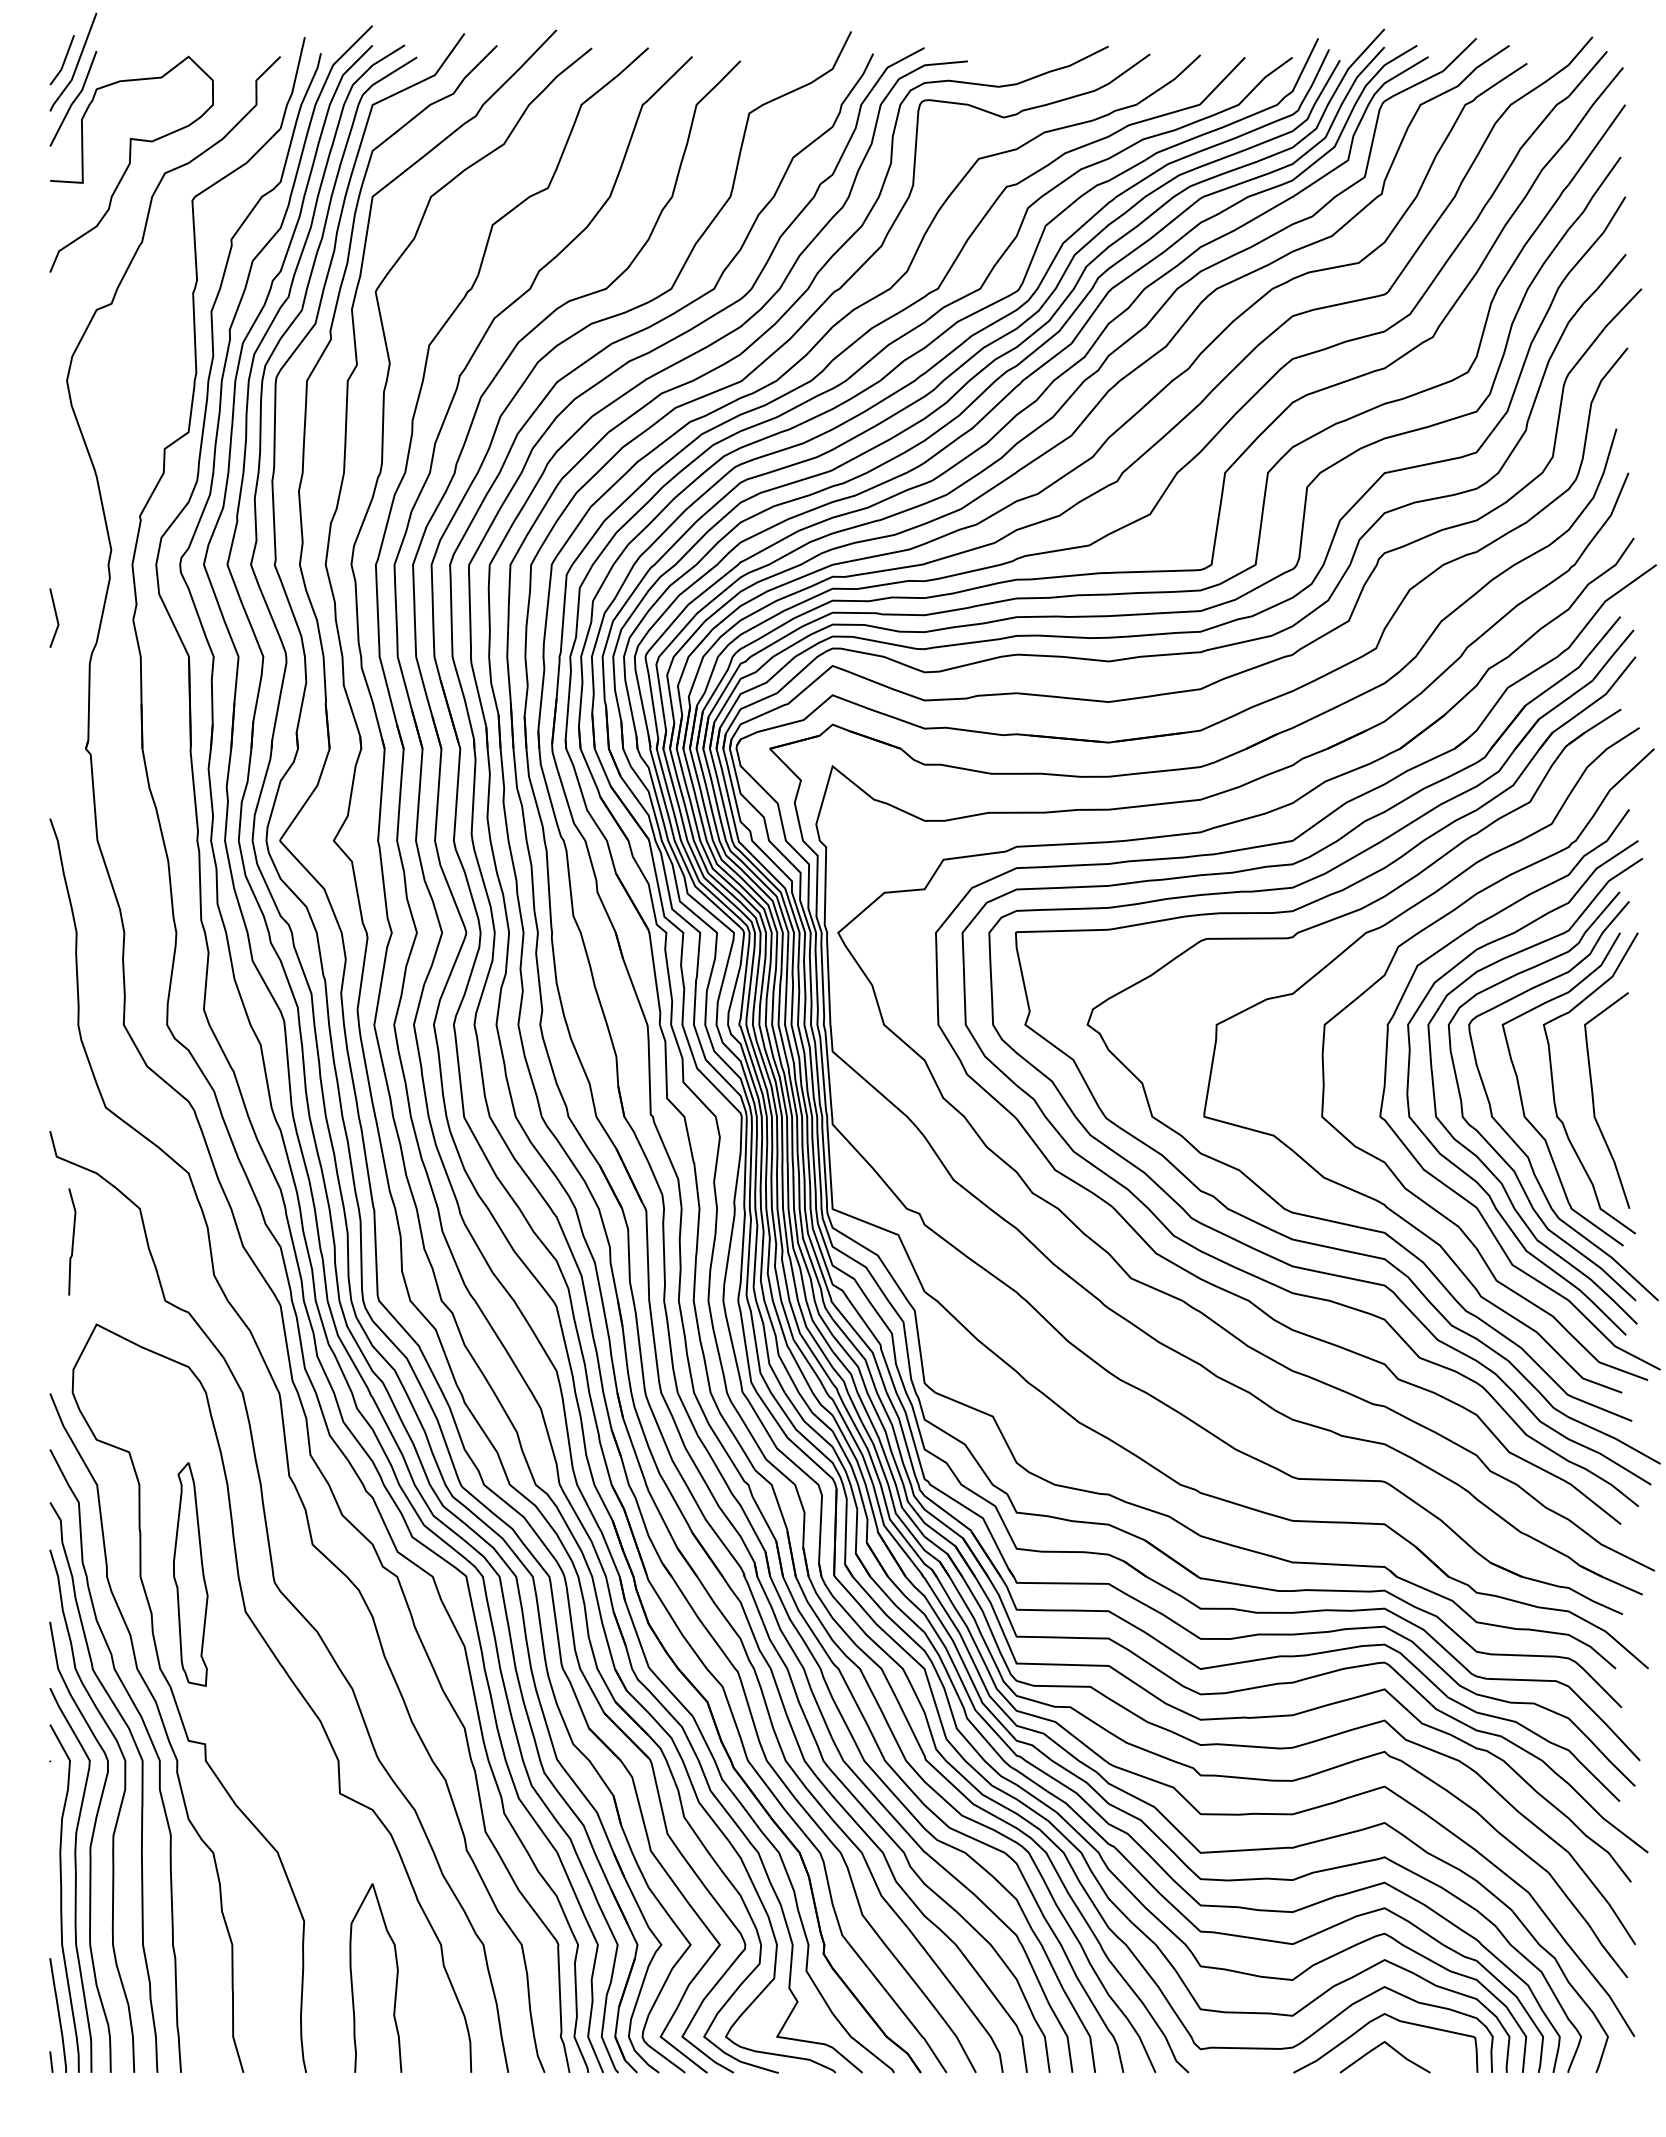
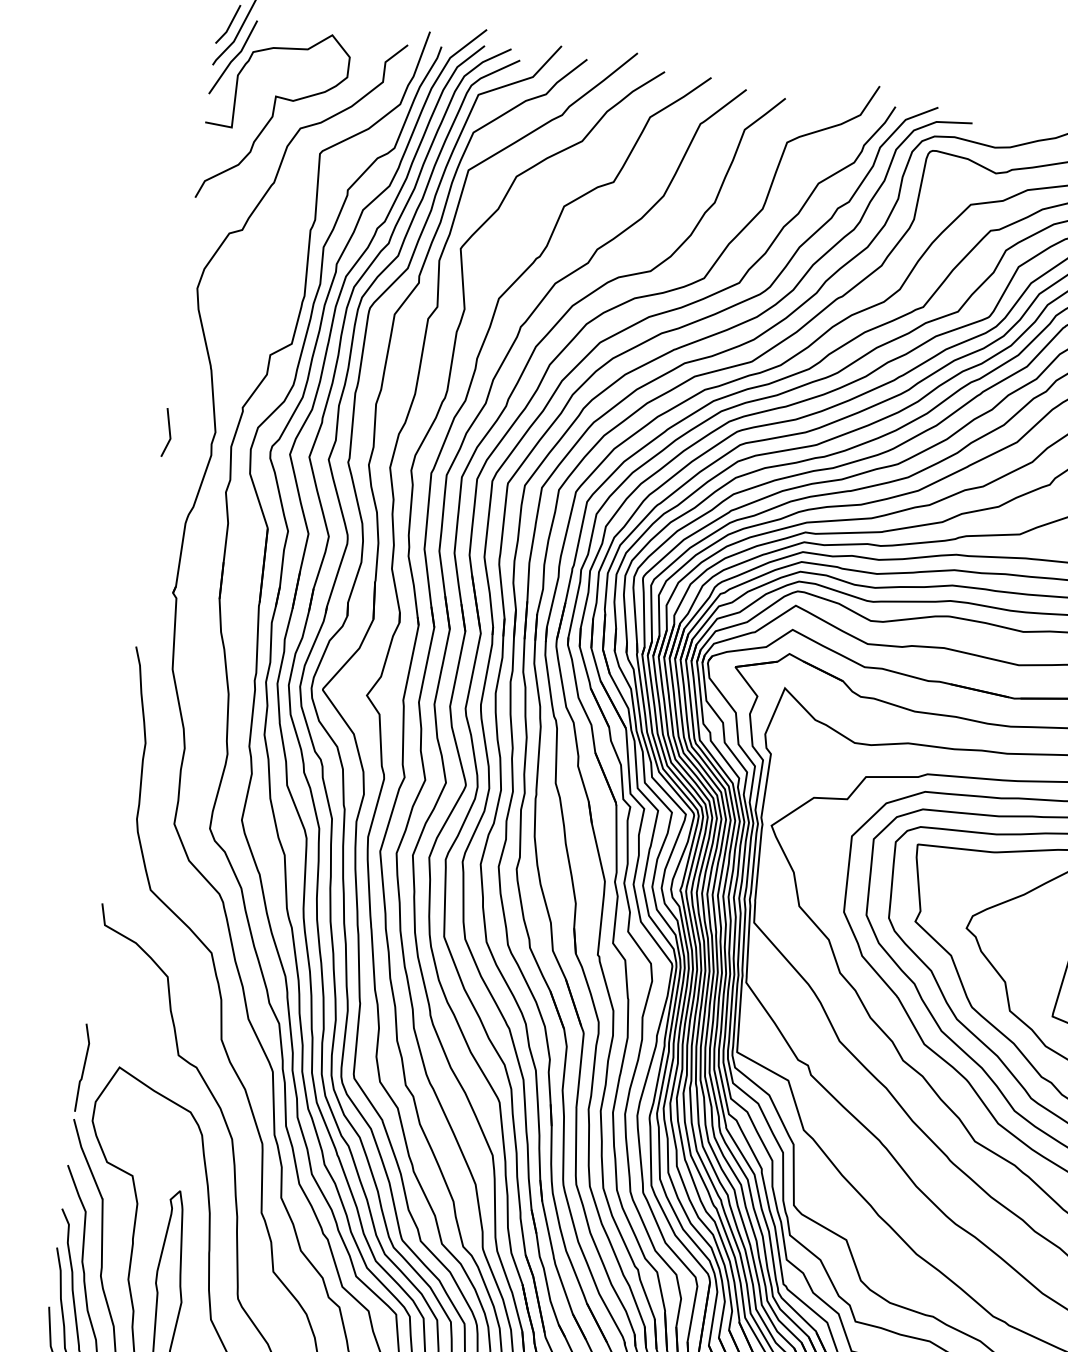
line: (55, 617) -> (168, 432), moved
line: (72, 1241) -> (83, 1067), moved

